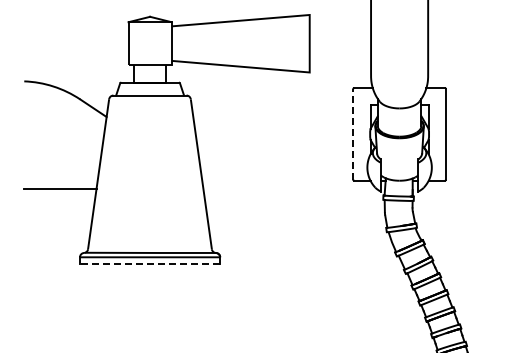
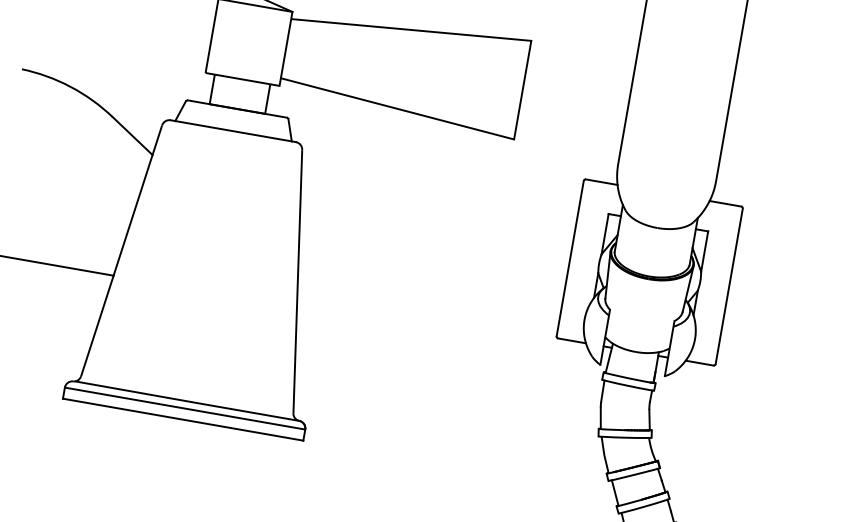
line: (353, 133) -> (570, 257), dashed -> solid
line: (149, 263) -> (182, 419), dashed -> solid

